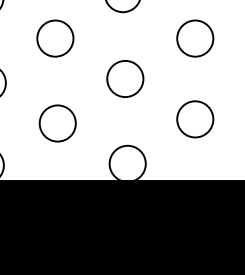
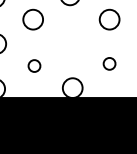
circle: (125, 78) -> (71, 41), removed
circle: (195, 118) -> (109, 63), size x0.6
circle: (57, 122) -> (34, 65), size x0.6

